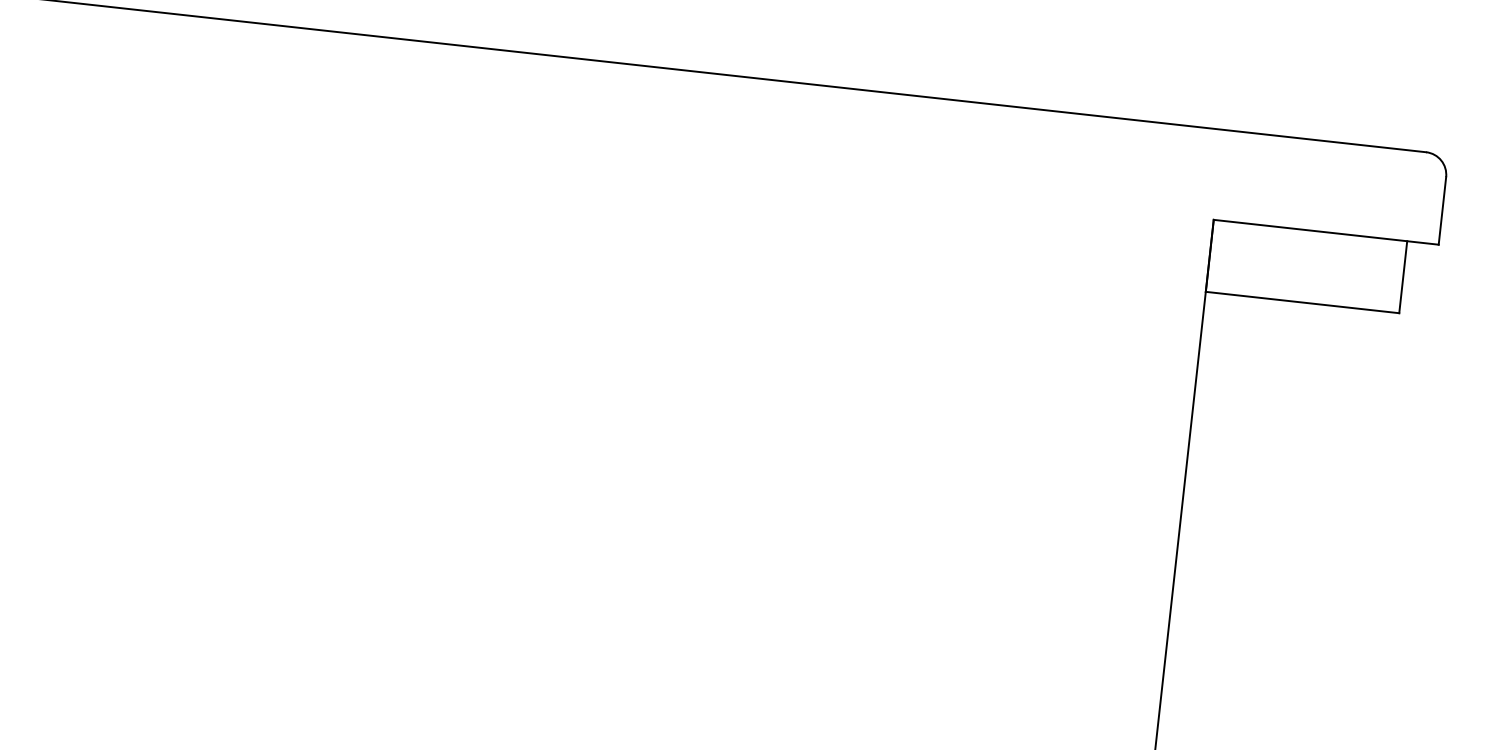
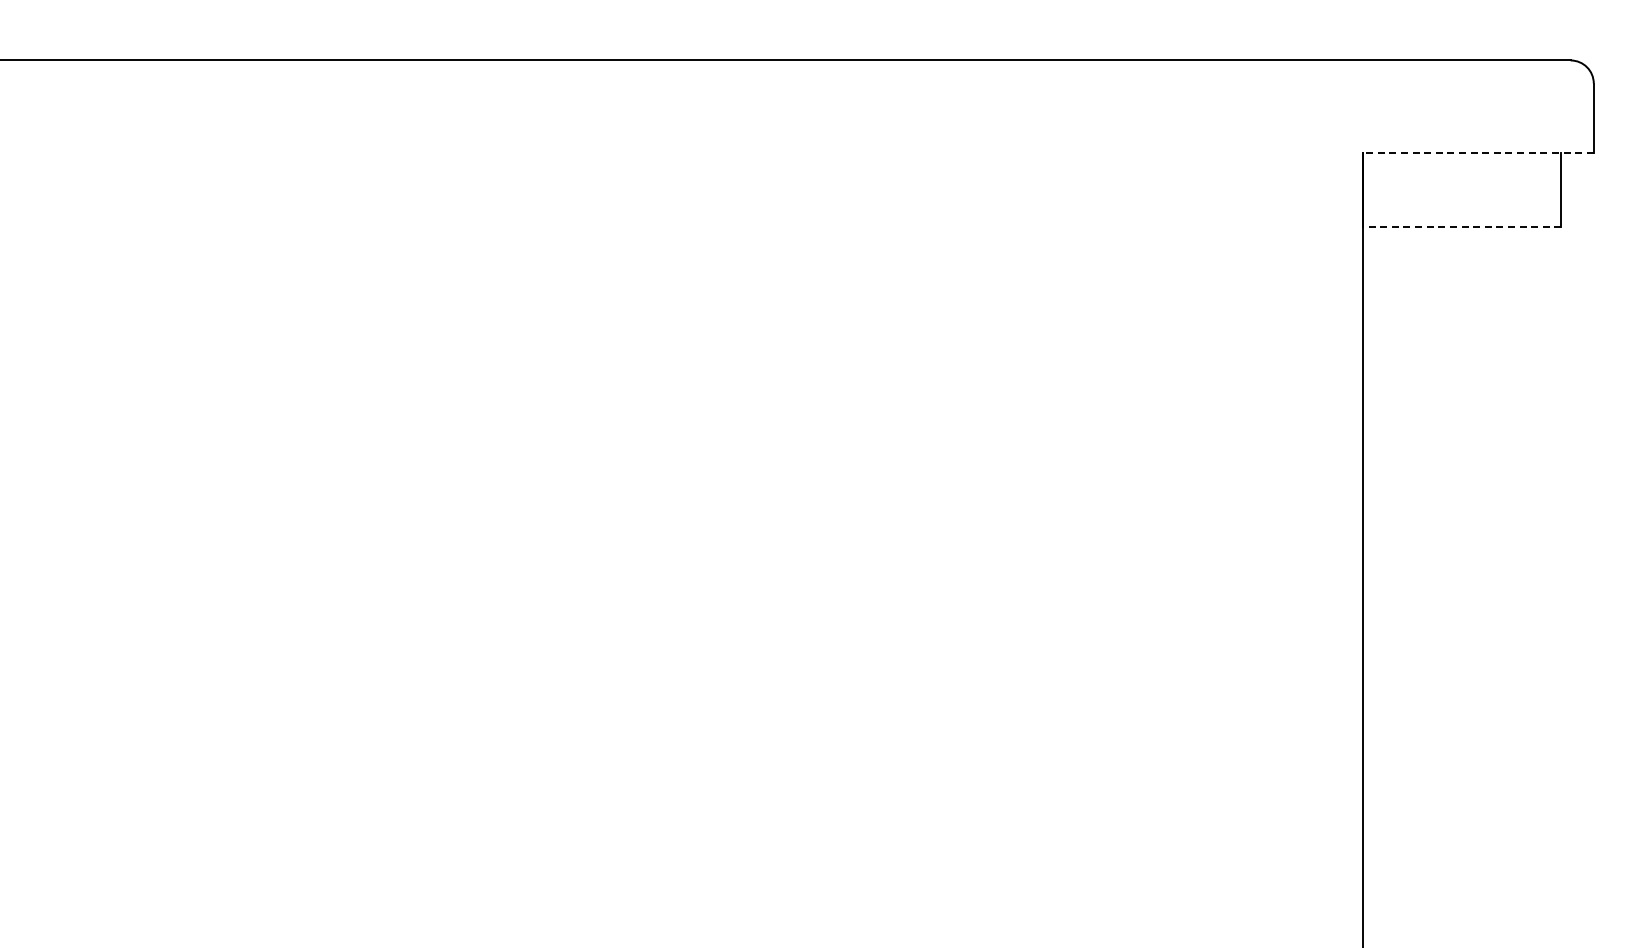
line: (1325, 231) -> (1477, 152), solid -> dashed
line: (1301, 302) -> (1461, 226), solid -> dashed

